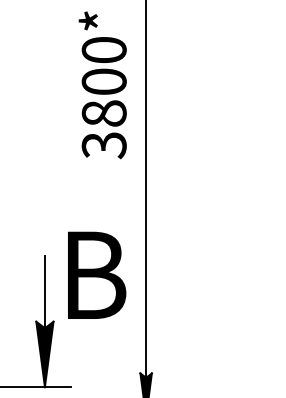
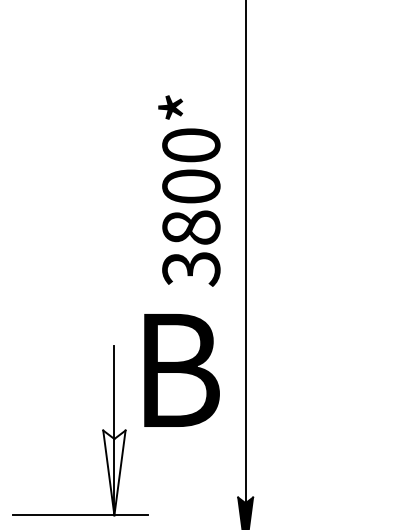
text: (102, 84) -> (189, 190), moved
fill: (44, 354) -> (114, 472), removed

